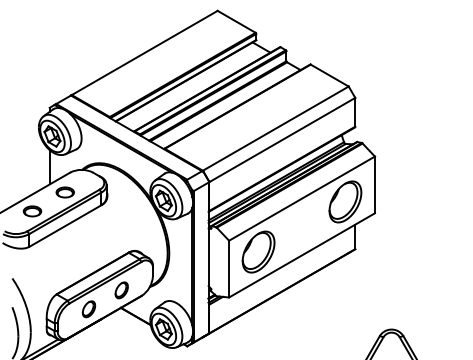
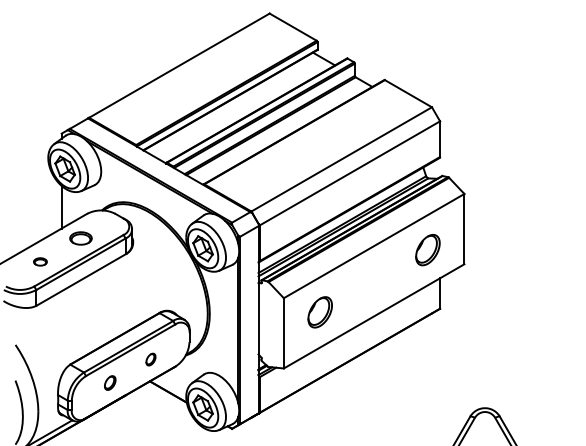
part: (345, 201) -> (427, 249), size x0.6
part: (32, 211) -> (40, 261), size x0.6
part: (257, 252) -> (319, 312), size x0.6
part: (121, 290) -> (150, 359), size x0.6
part: (88, 308) -> (109, 382), size x0.7

